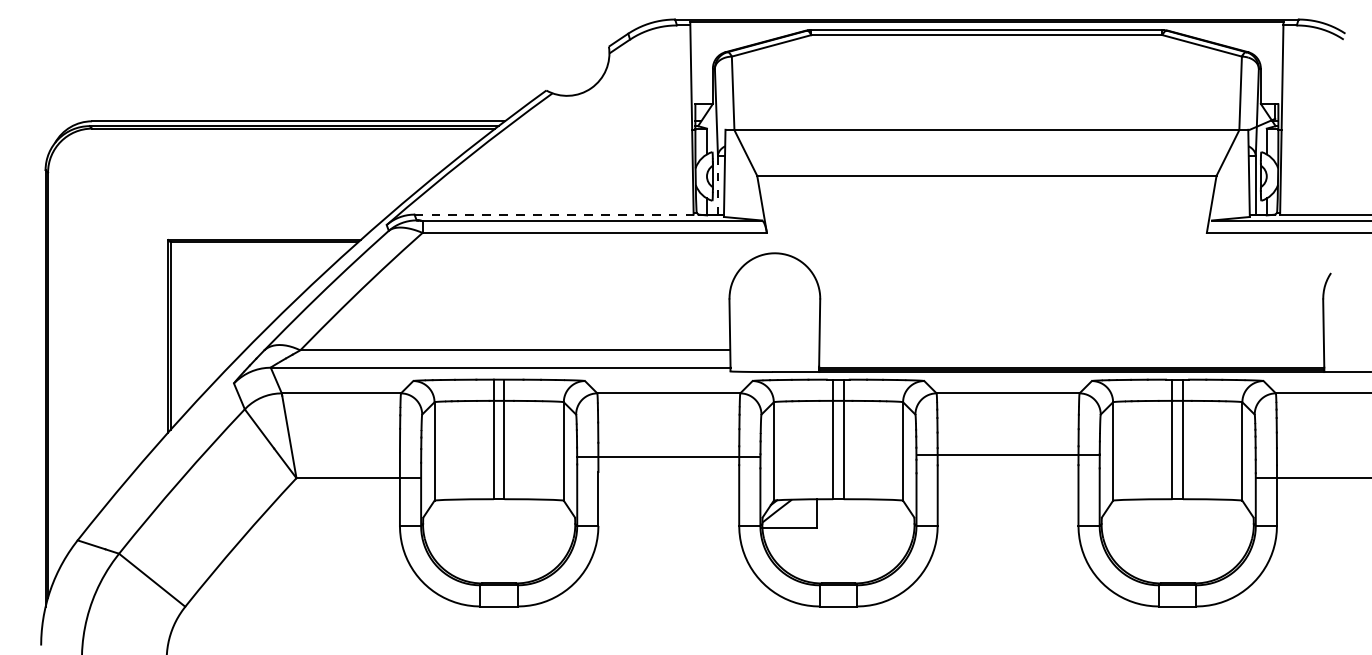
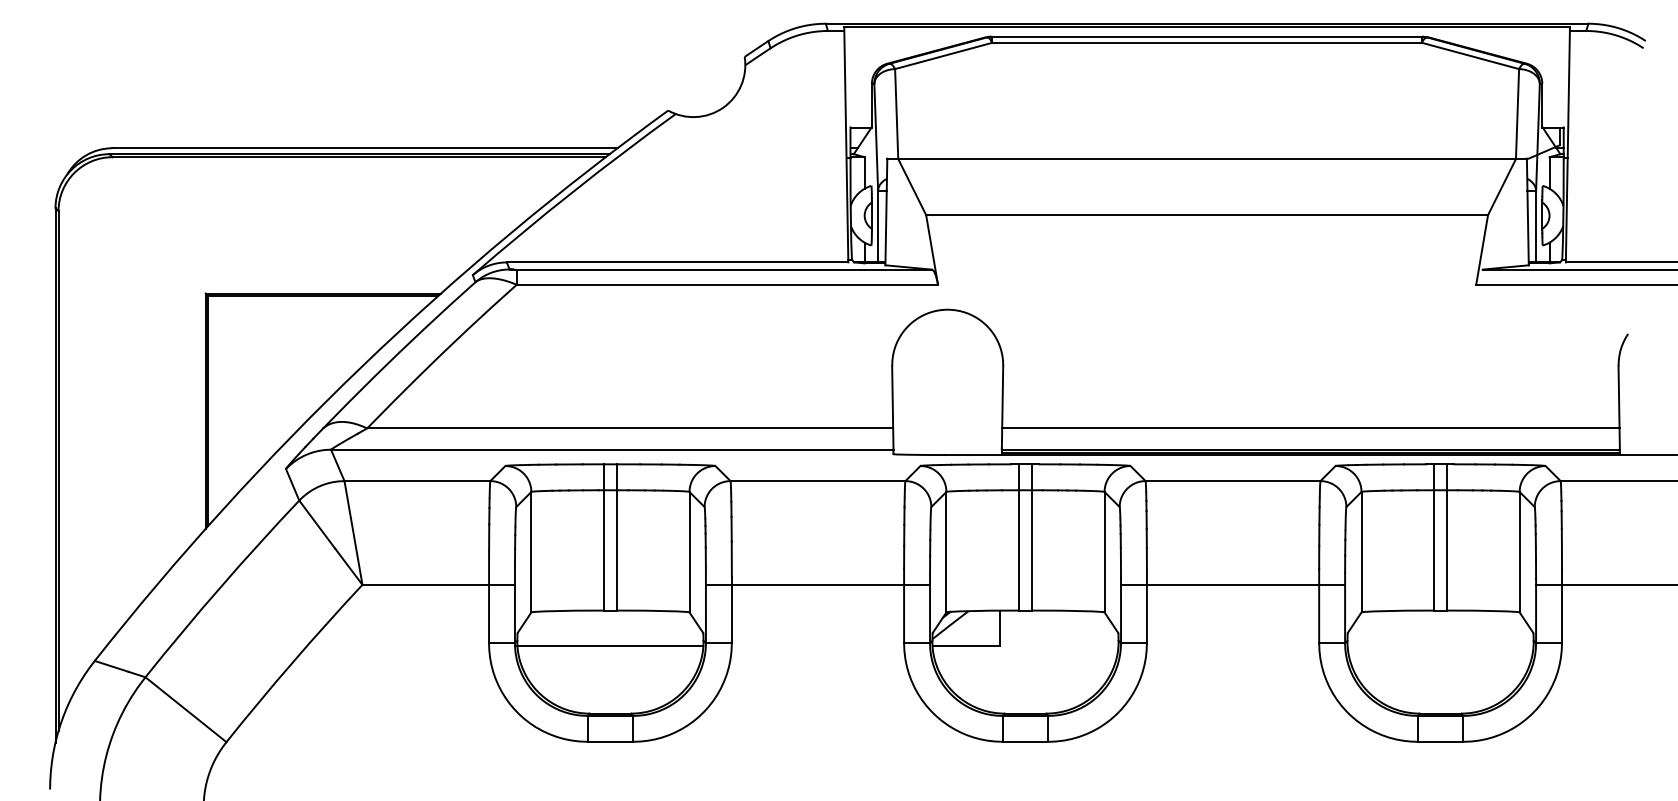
line: (717, 185) -> (877, 226), dashed -> solid
line: (554, 214) -> (678, 262), dashed -> solid
line: (1071, 350) -> (1310, 428), added
line: (1007, 455) -> (1232, 585), moved
line: (668, 457) -> (817, 585), moved
line: (499, 528) -> (610, 646), added

